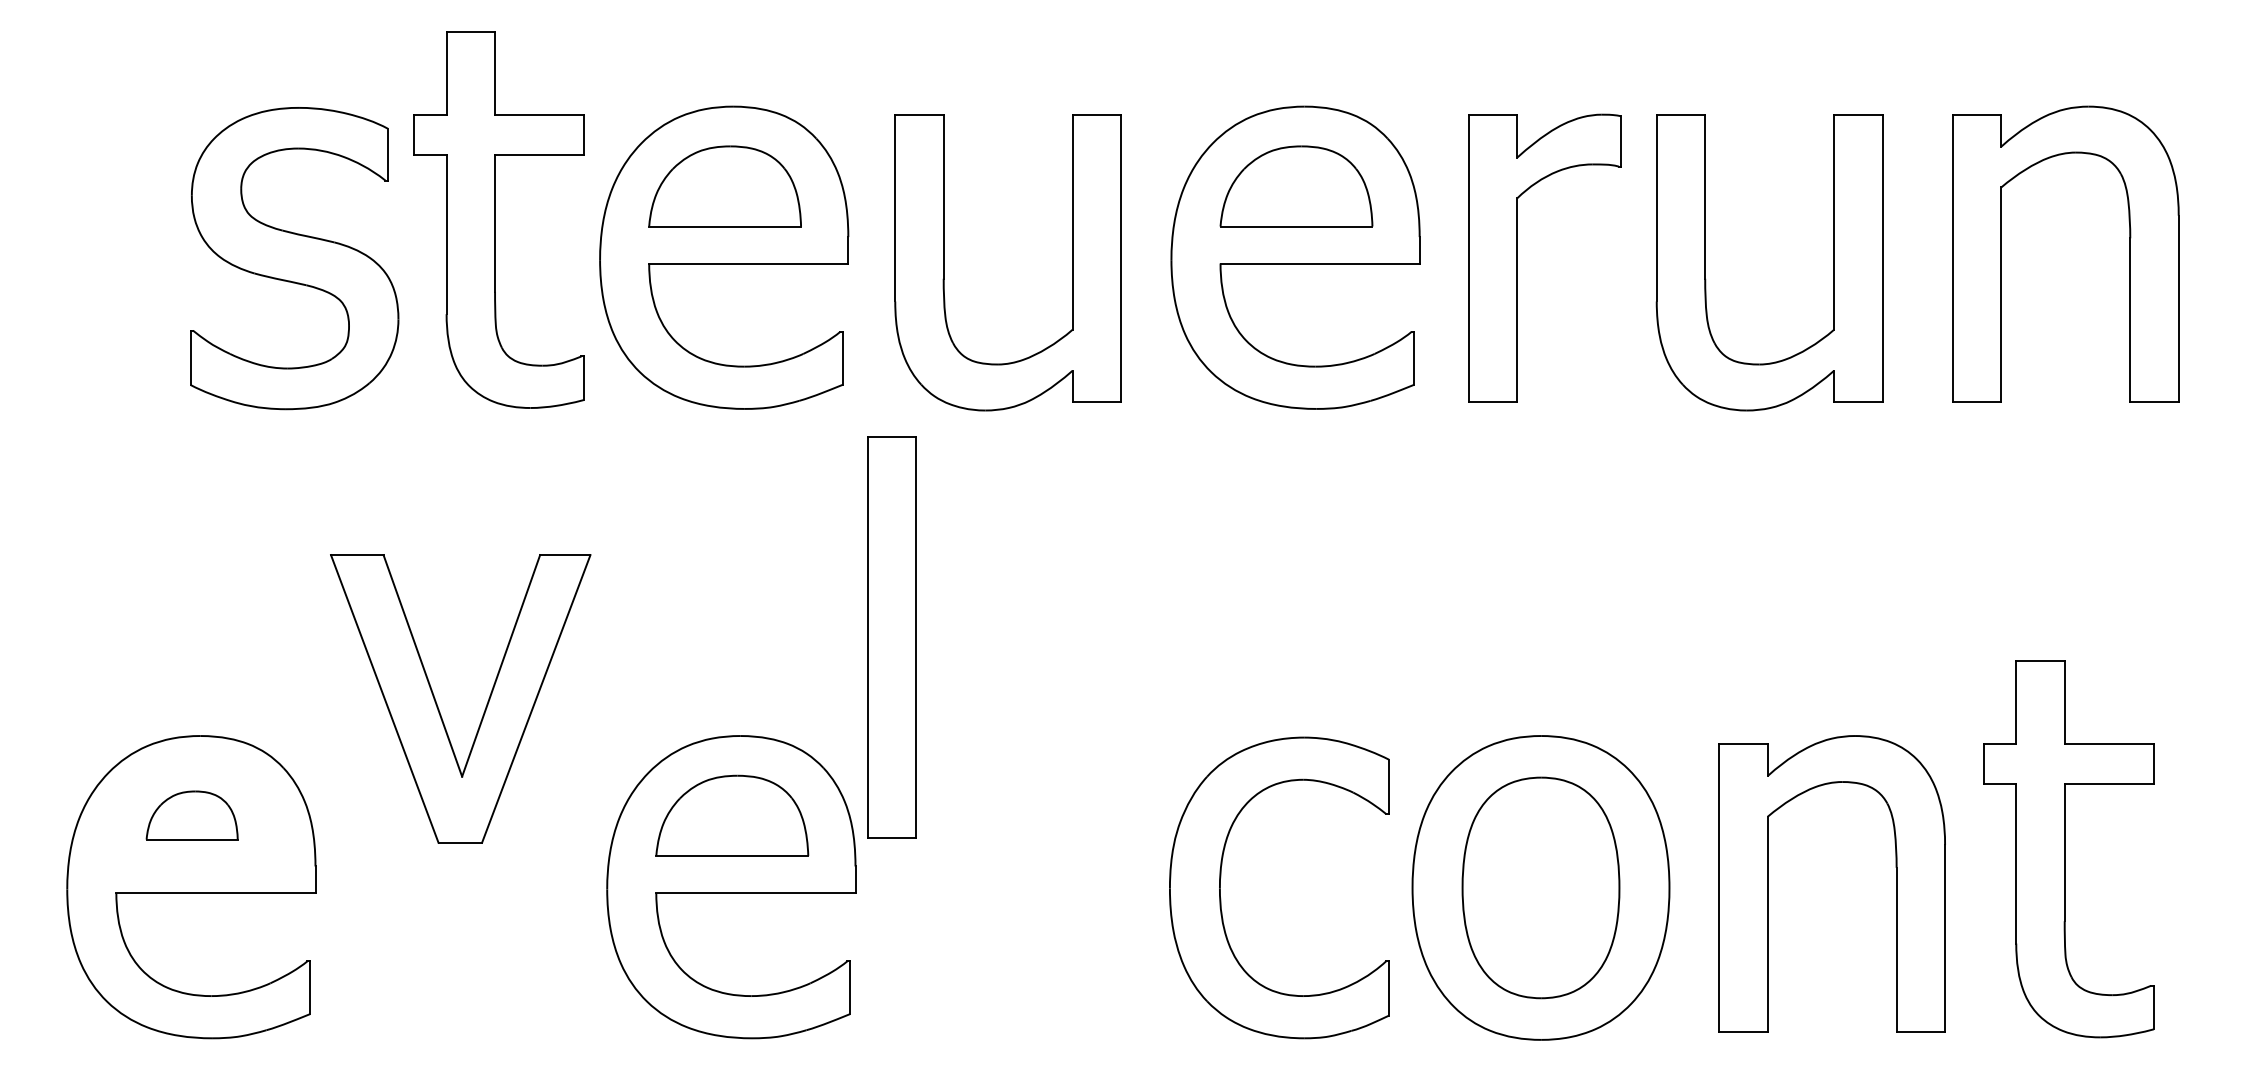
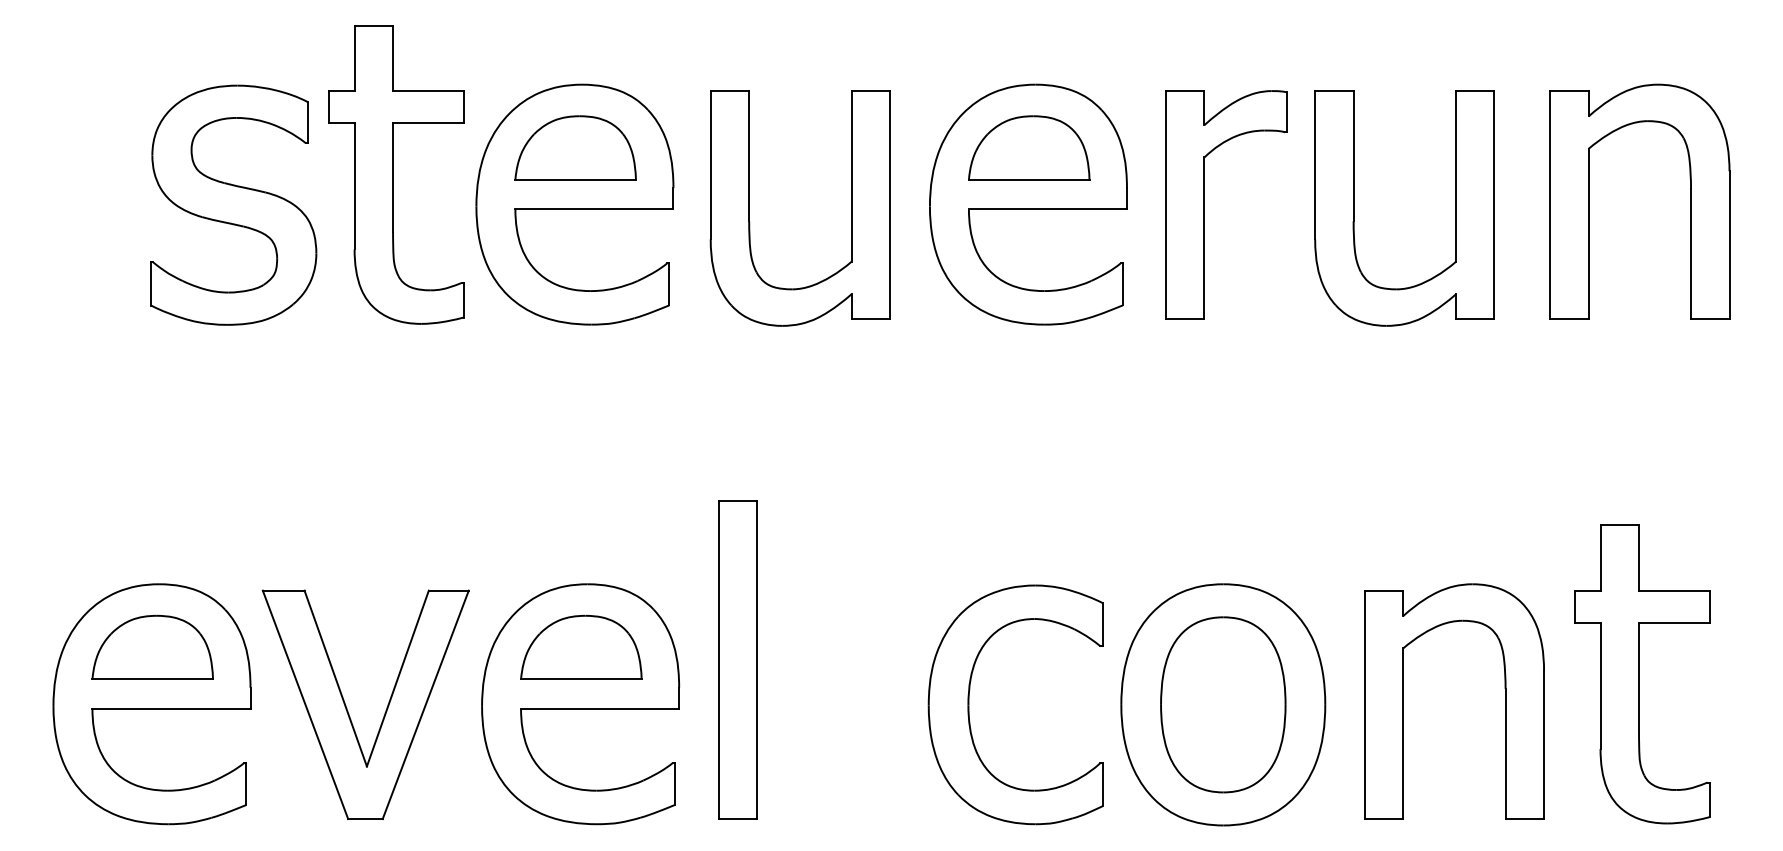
part: (891, 636) -> (737, 659), moved
part: (440, 709) -> (349, 713), moved
part: (192, 814) -> (152, 646), size x1.67

